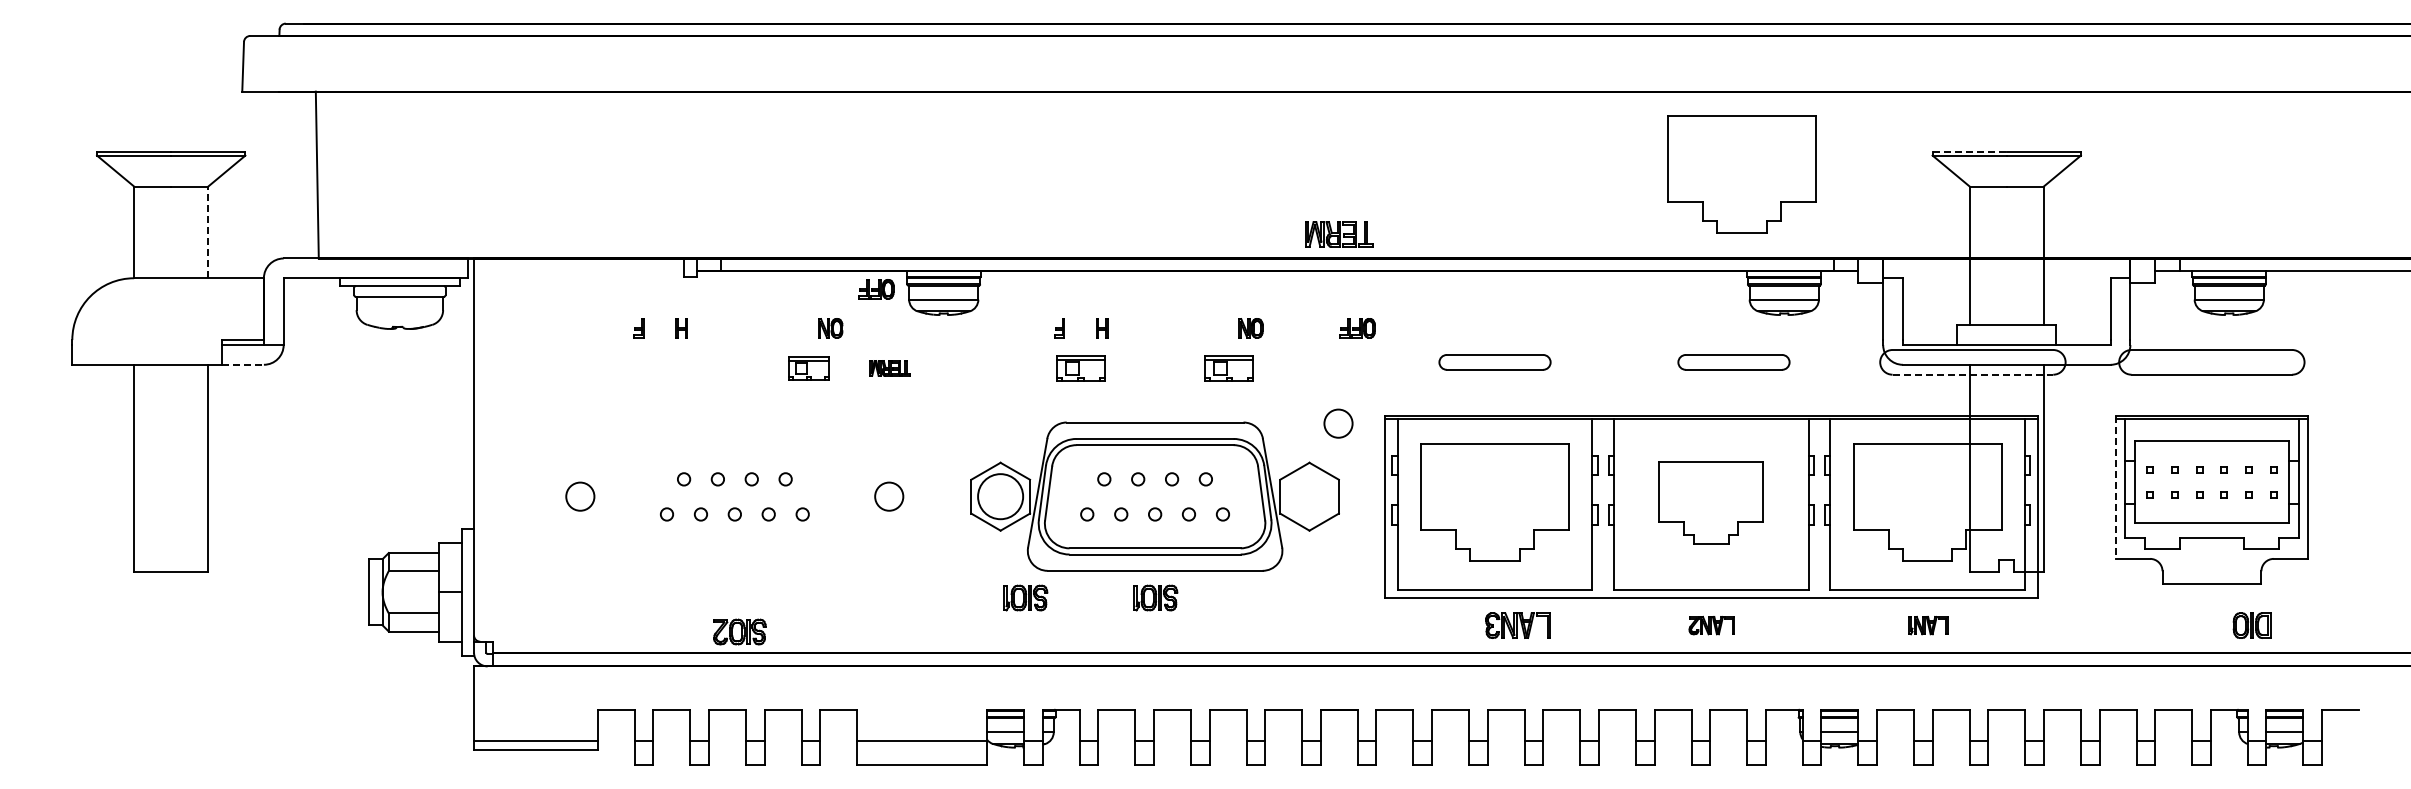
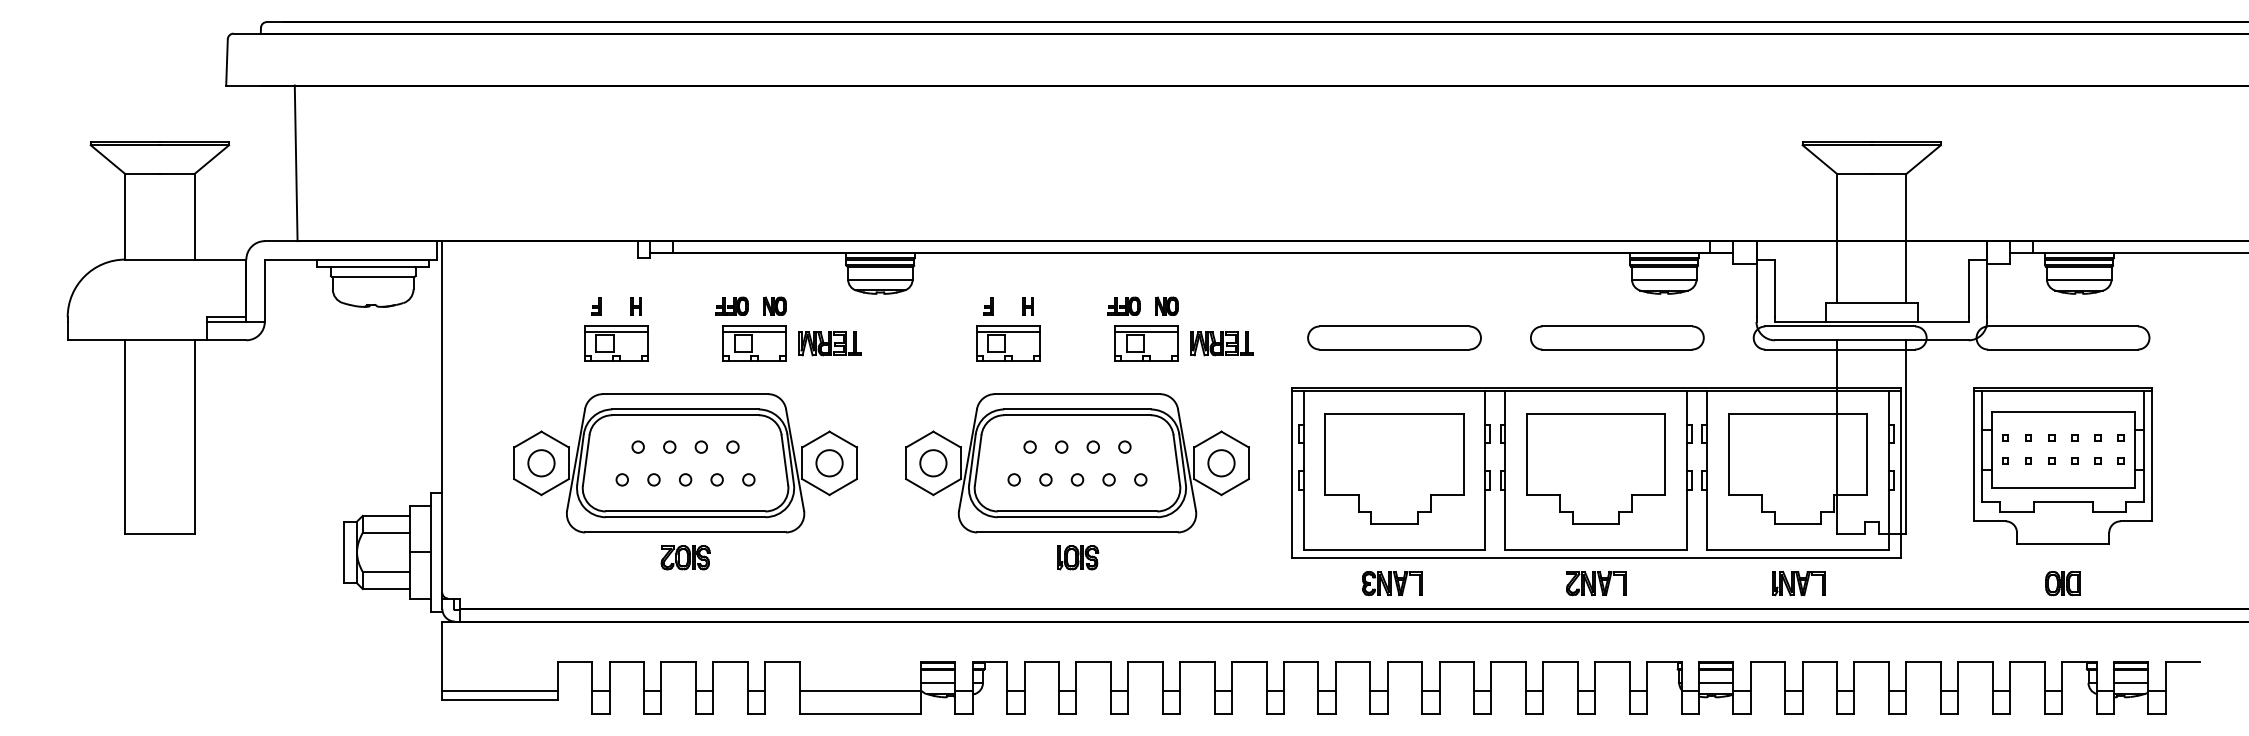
line: (1970, 151) -> (1837, 141), dashed -> solid
part: (1741, 174) -> (1624, 162), removed
line: (208, 232) -> (194, 216), dashed -> solid
part: (1339, 234) -> (1222, 343), moved
part: (876, 289) -> (731, 306), moved
part: (1357, 328) -> (1123, 306), moved
part: (1494, 362) -> (1394, 338), size x1.67
part: (1733, 362) -> (1616, 338), size x1.67
line: (243, 364) -> (227, 340), dashed -> solid
part: (660, 368) -> (616, 343), added
part: (808, 368) -> (754, 343), size x1.67
part: (889, 368) -> (829, 343), size x1.67
part: (1080, 368) -> (1007, 343), size x1.43
part: (1228, 368) -> (1145, 343), size x1.43
line: (1973, 374) -> (1840, 349), dashed -> solid
circle: (1338, 423) -> (1221, 463), moved
line: (2116, 487) -> (1974, 454), dashed -> solid
part: (734, 496) -> (685, 463), added
circle: (1000, 496) -> (933, 463), size x0.62
part: (1711, 502) -> (1596, 468), size x1.43
part: (1025, 597) -> (956, 557), removed
part: (1517, 625) -> (1392, 583), moved
part: (1711, 625) -> (1596, 583), size x1.43
part: (1928, 625) -> (1798, 583), size x1.43
part: (2251, 625) -> (2062, 583), moved
part: (739, 631) -> (685, 557), moved

